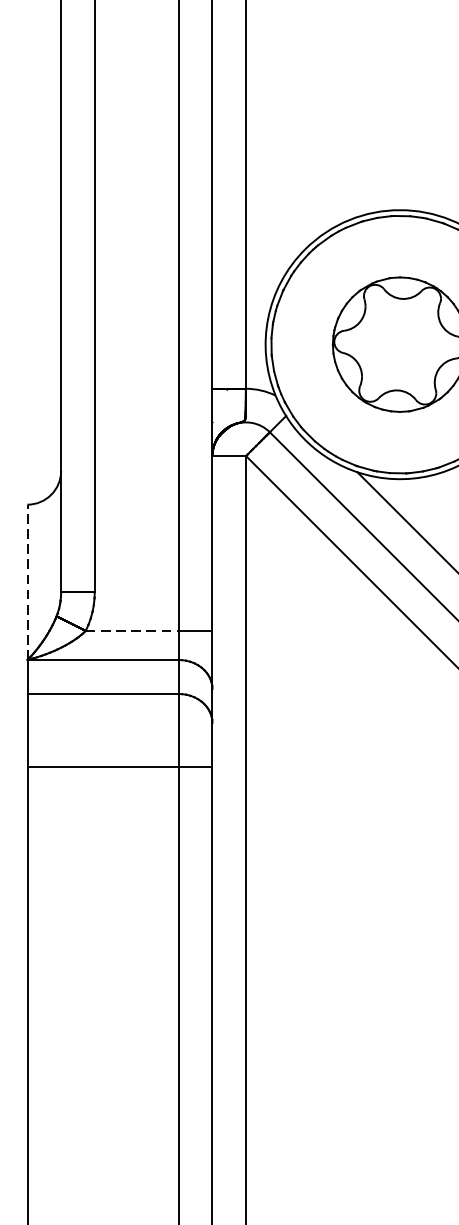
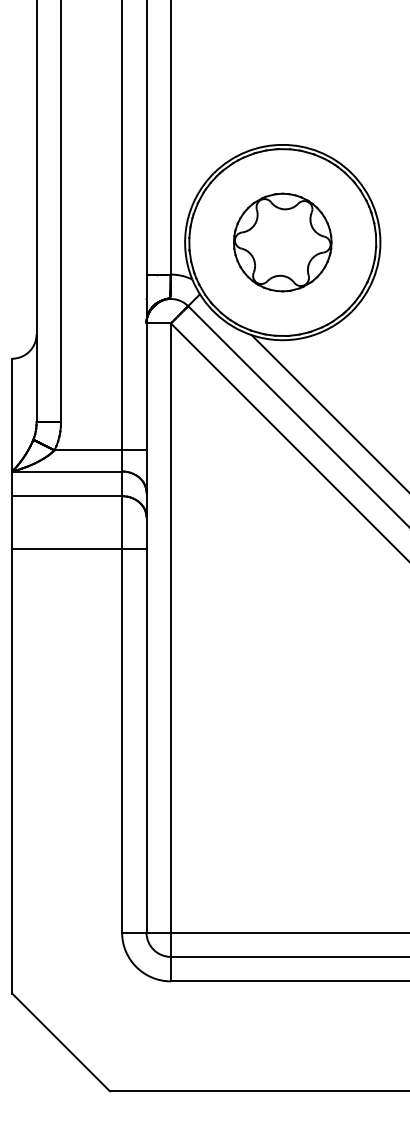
line: (27, 581) -> (12, 414), dashed -> solid
line: (132, 631) -> (88, 450), dashed -> solid

